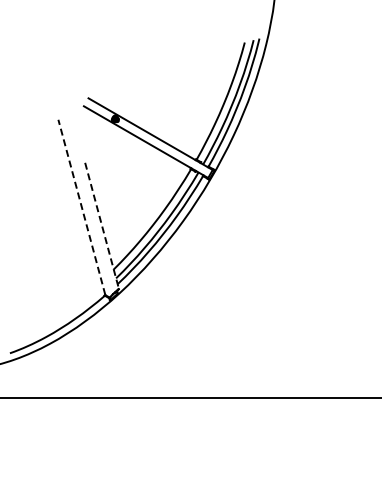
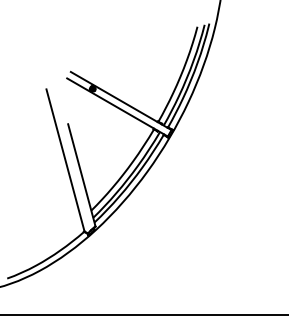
line: (81, 207) -> (65, 160), dashed -> solid
line: (102, 226) -> (82, 175), dashed -> solid

